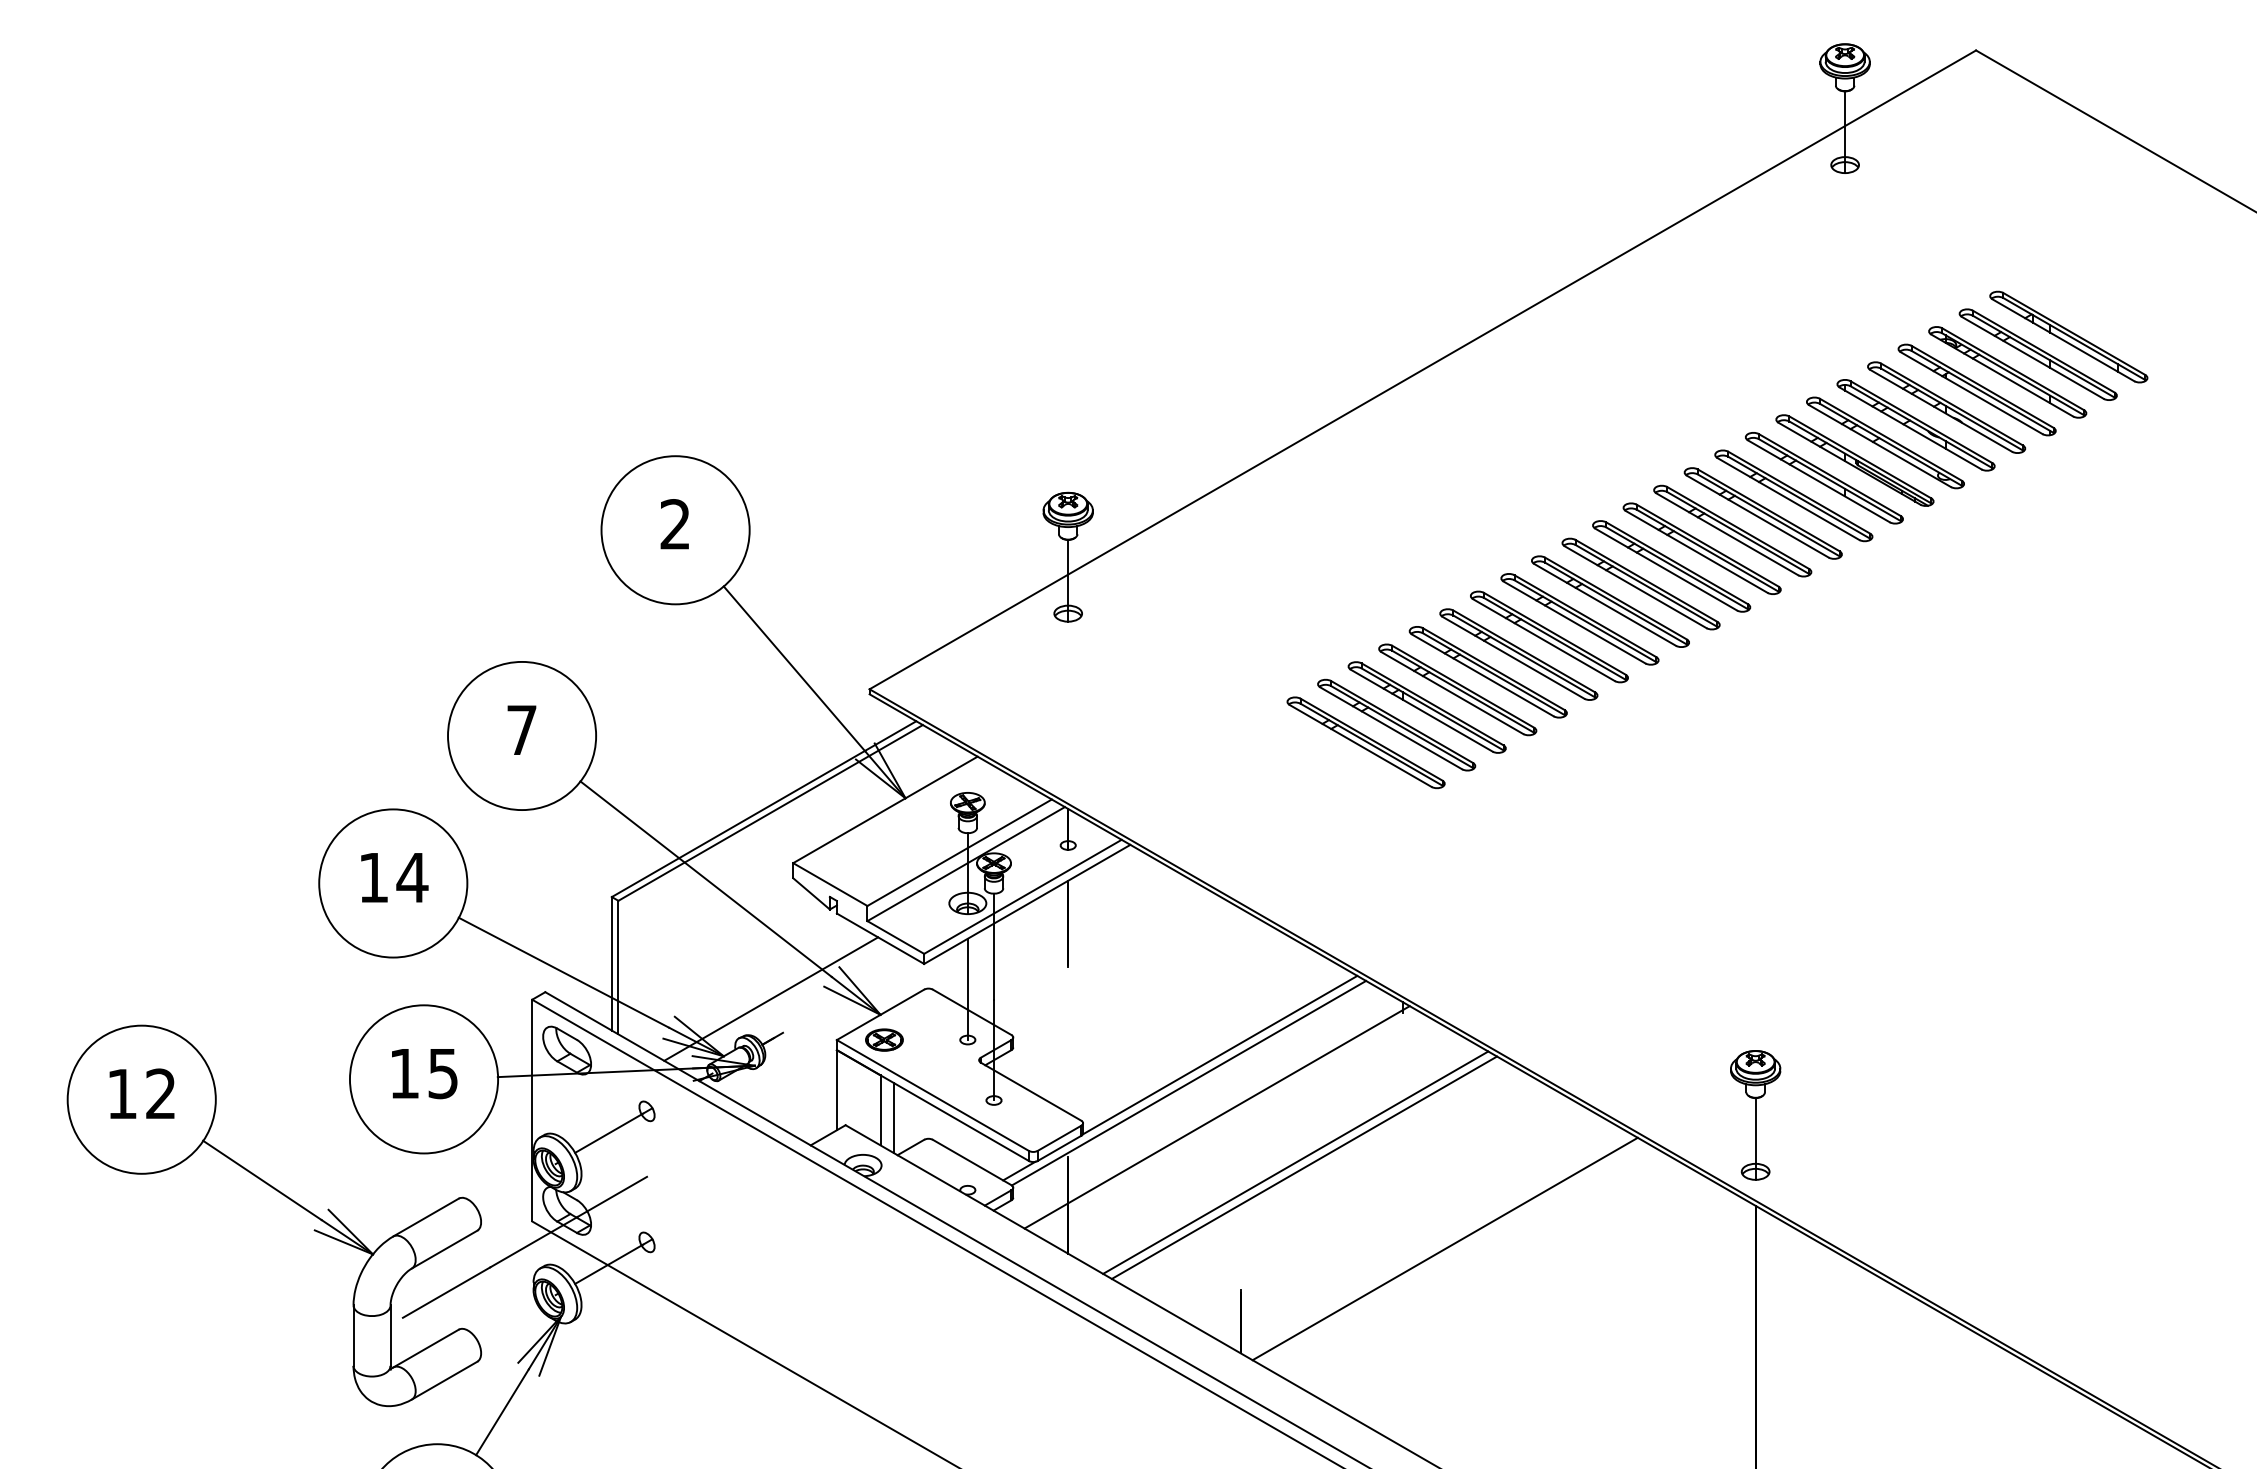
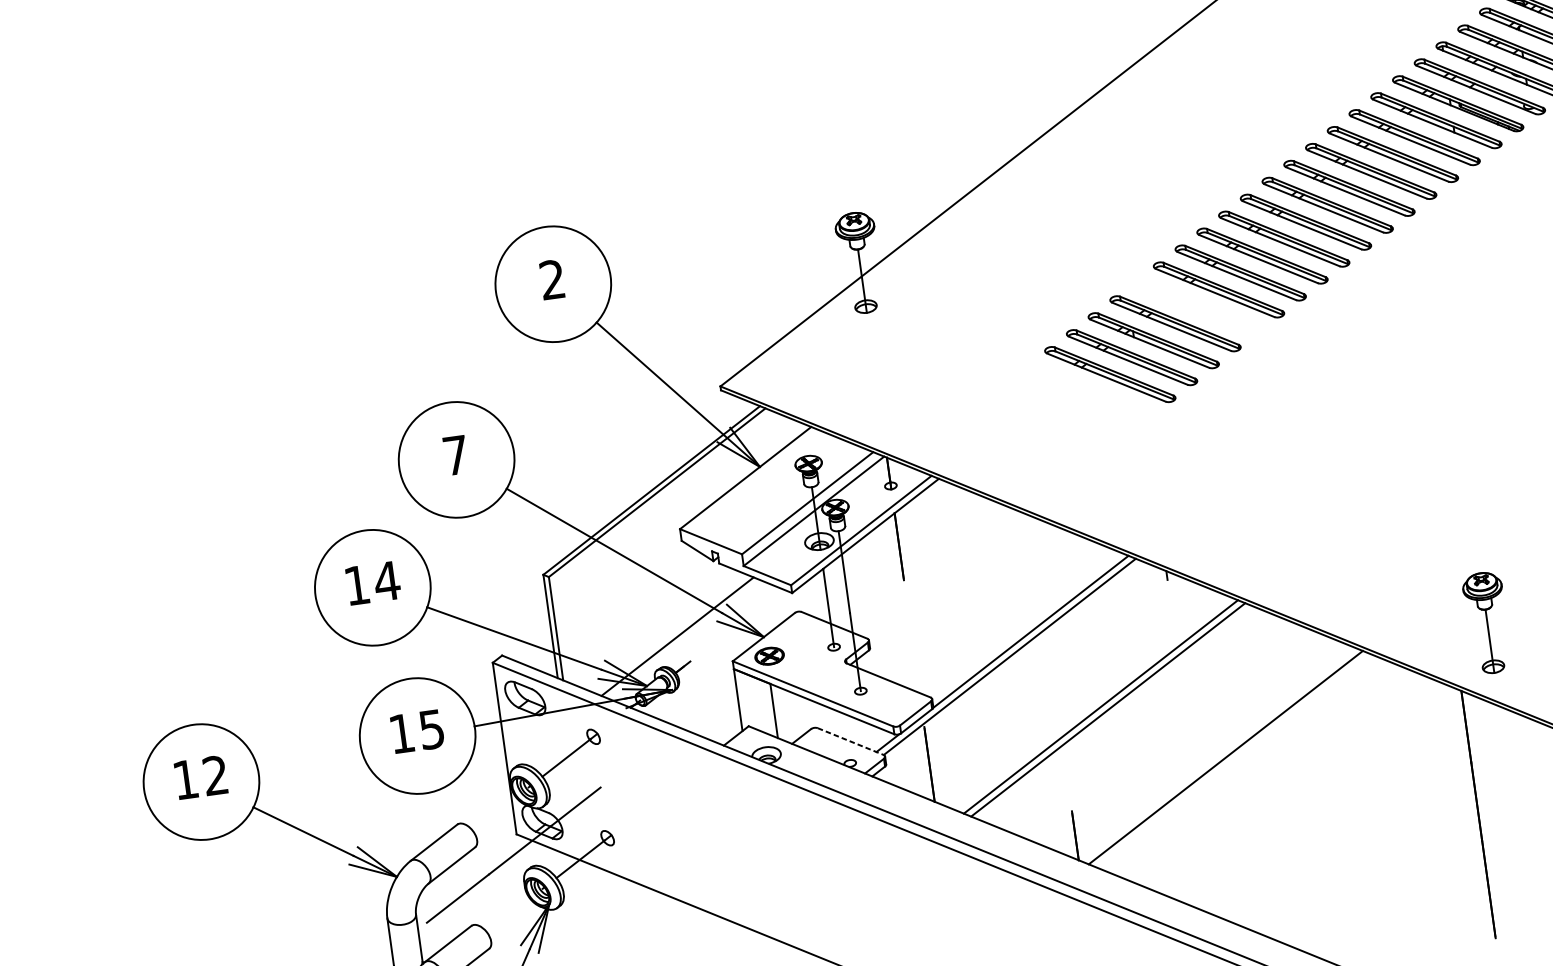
part: (1487, 672) -> (1196, 307), removed
part: (1755, 1115) -> (1487, 623), moved
line: (893, 1117) -> (784, 715), removed
line: (1216, 1117) -> (1034, 680), removed
line: (972, 1162) -> (850, 741), solid -> dashed

